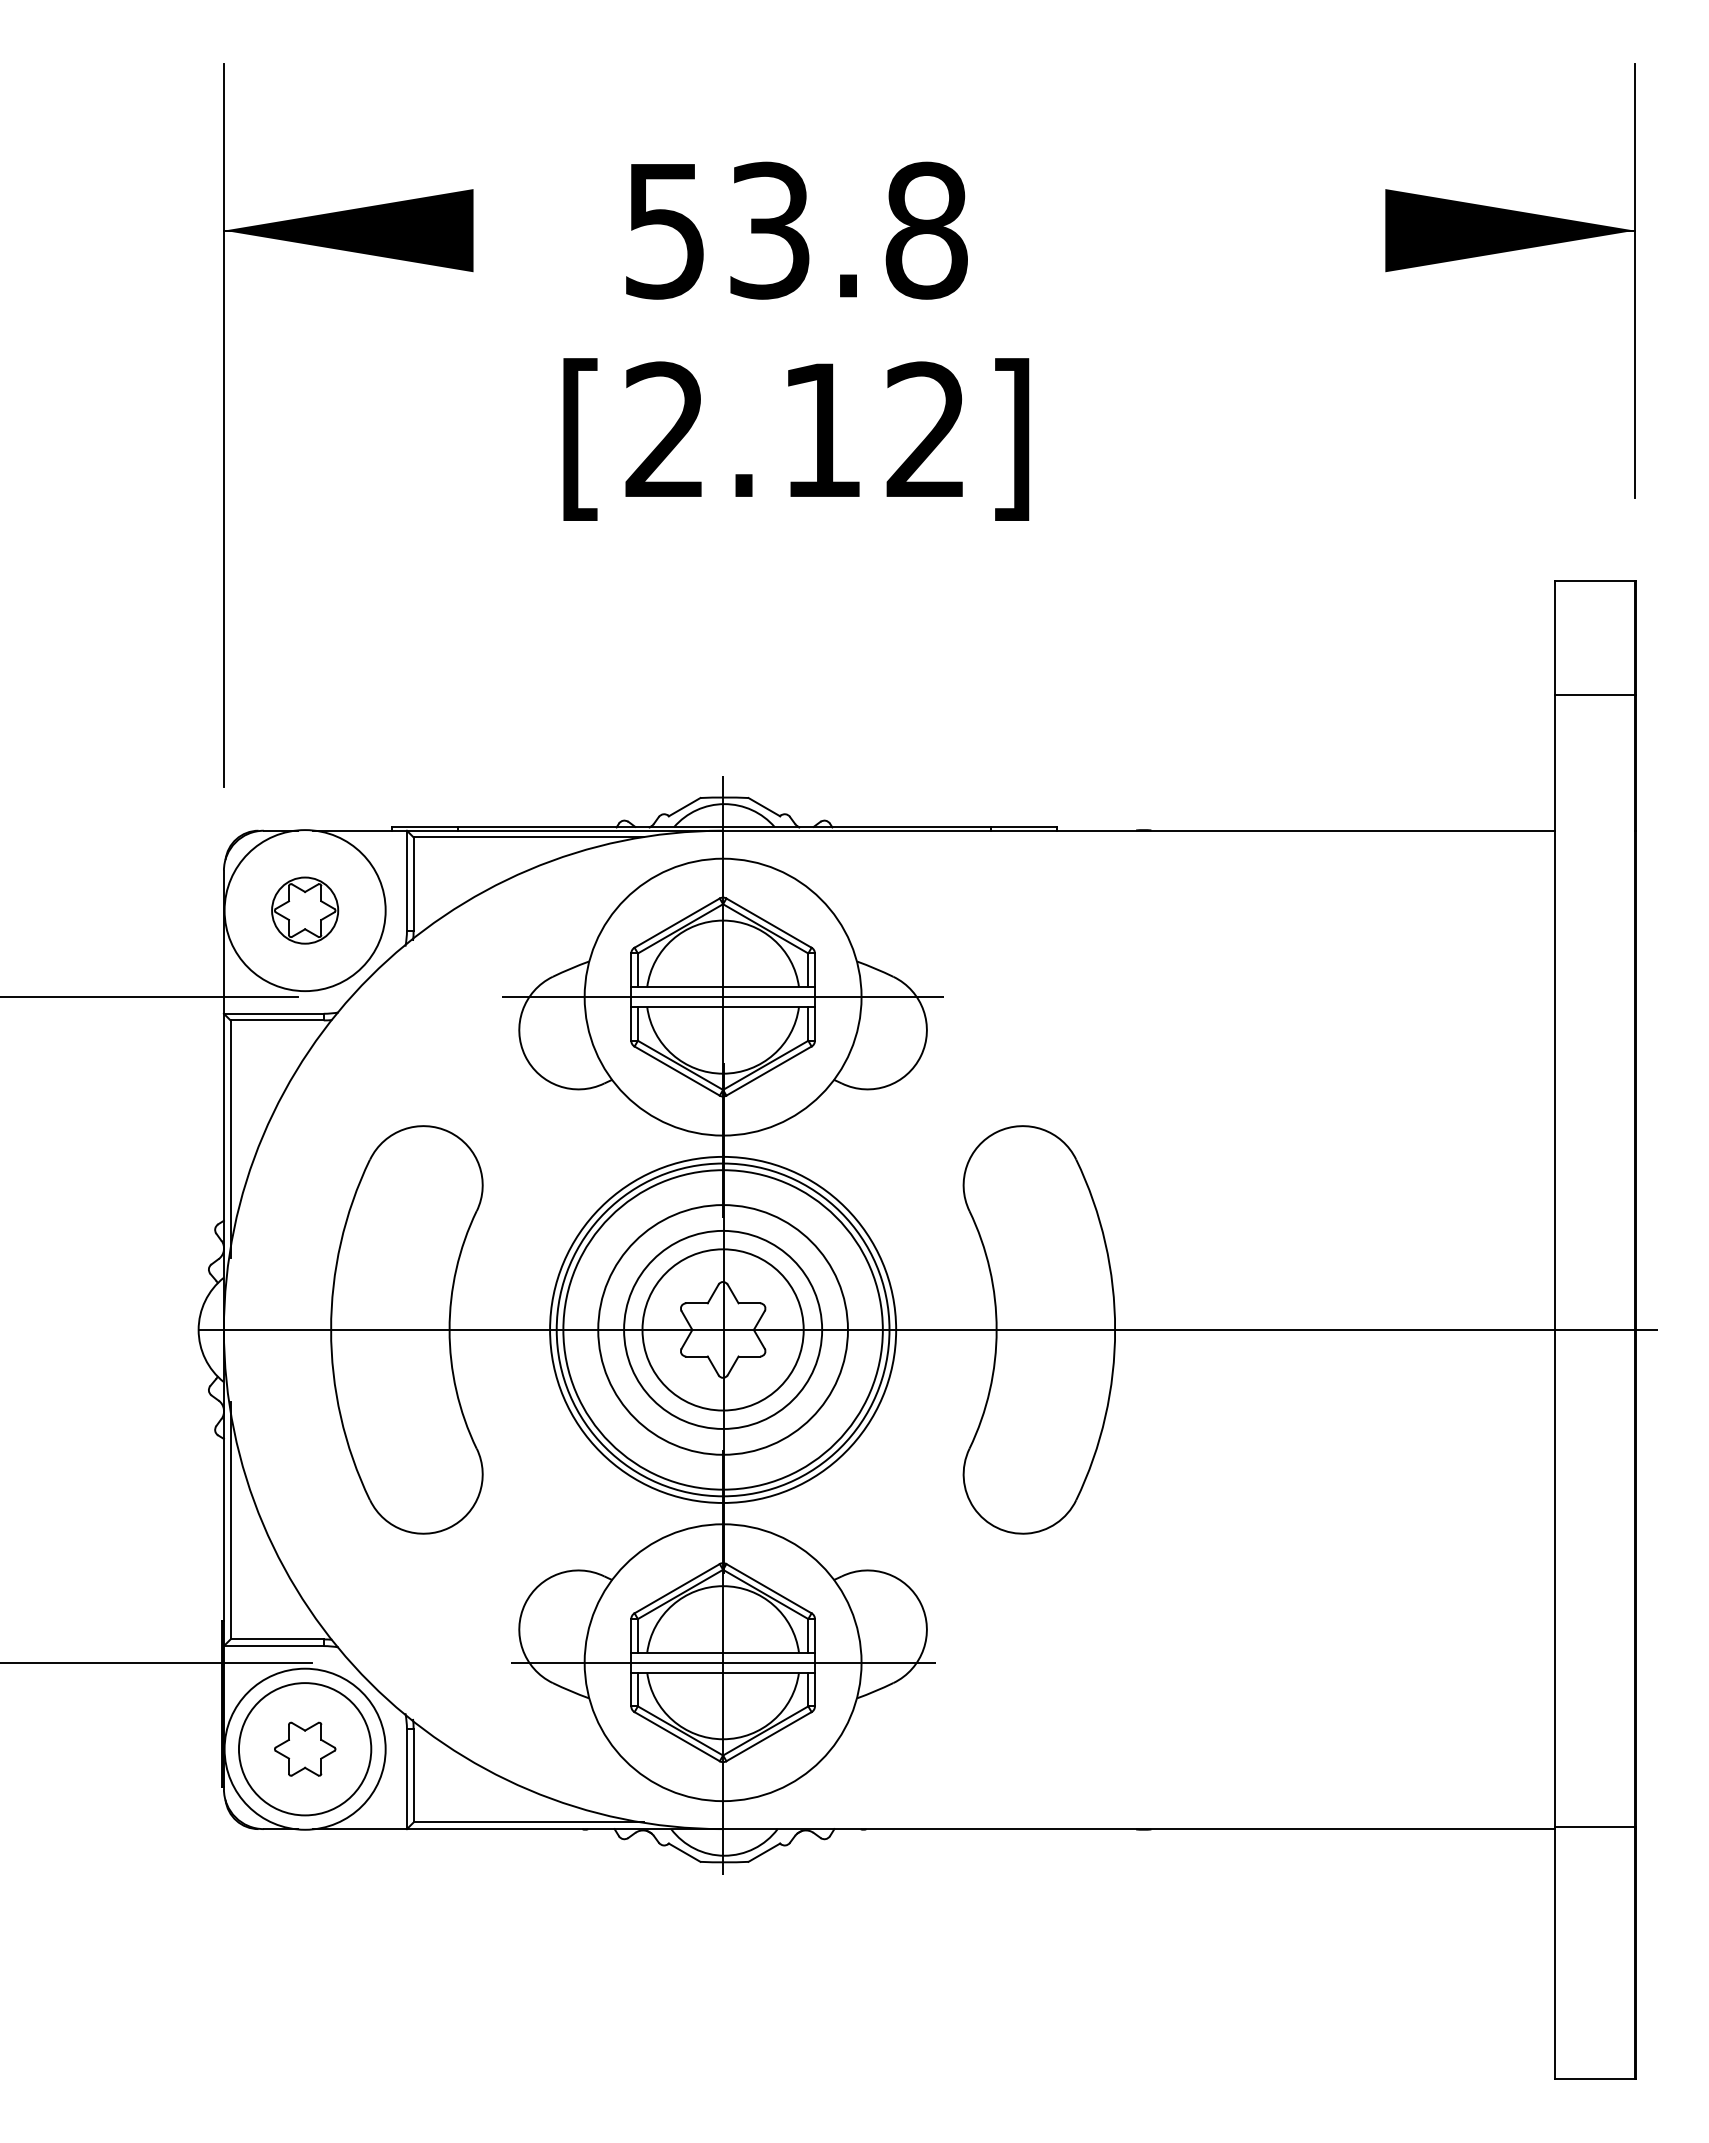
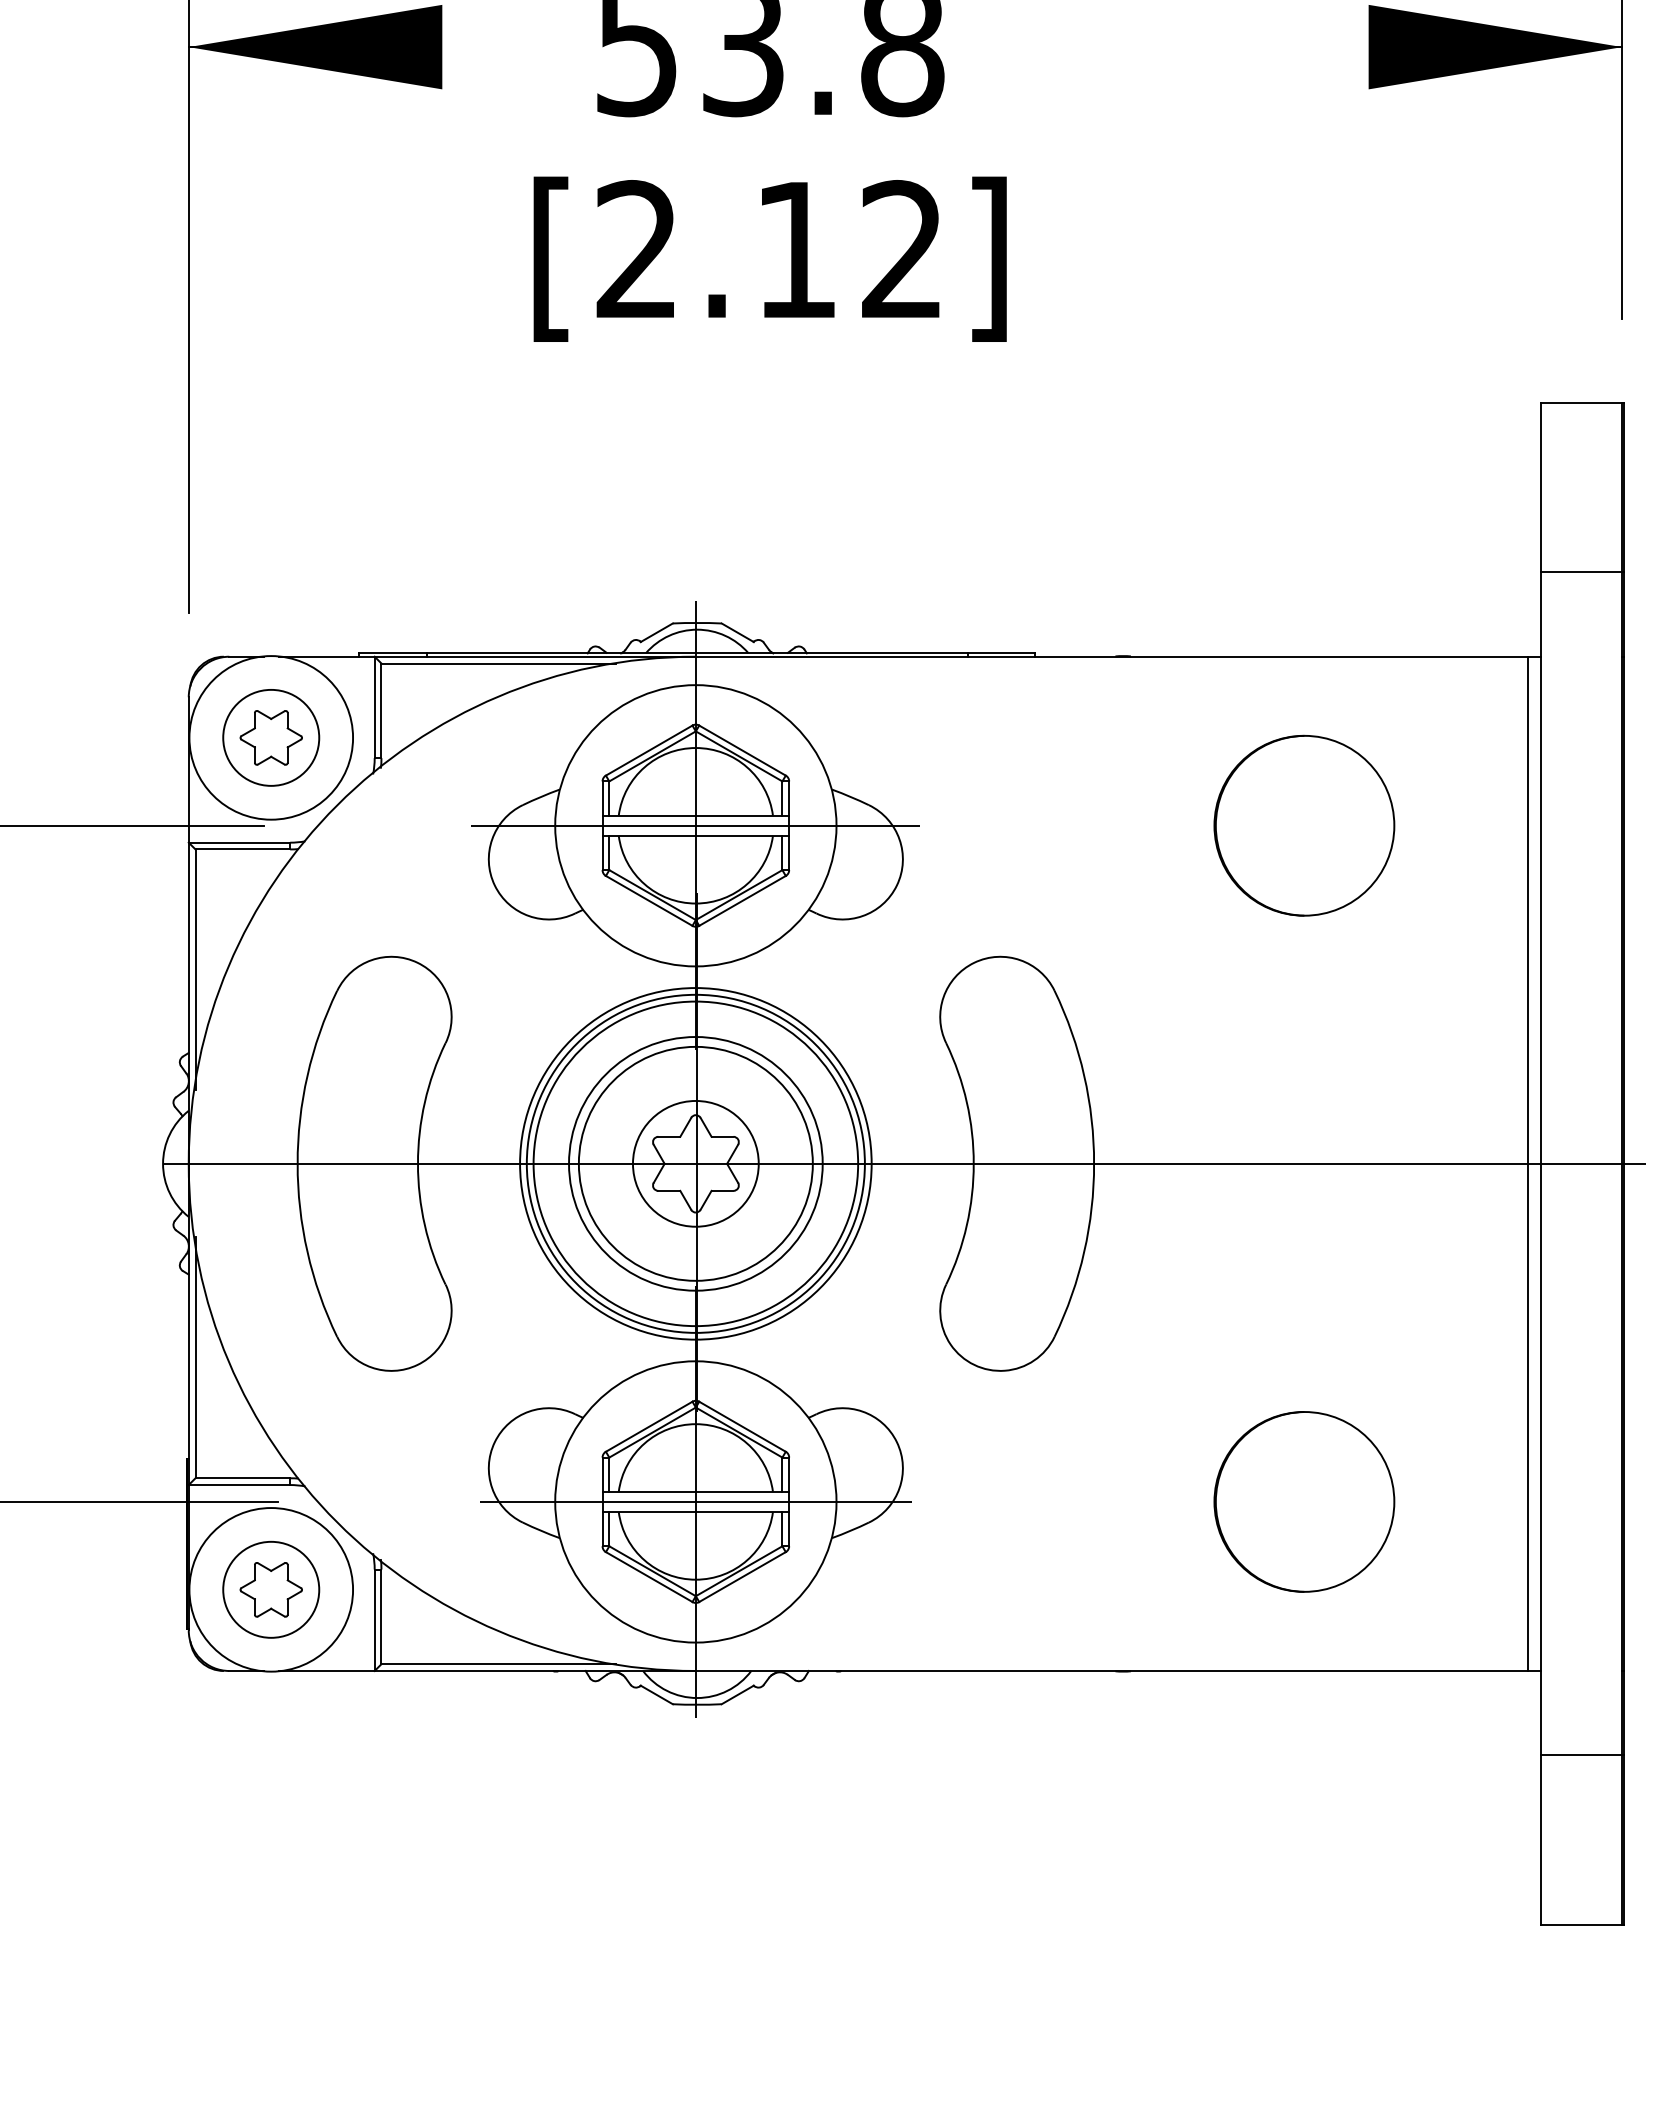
line: (1595, 694) -> (1582, 572), moved
circle: (304, 910) -> (270, 737), size x1.43
circle: (1321, 996) -> (1303, 825), added
circle: (722, 1329) -> (695, 1163), size x1.43
circle: (723, 1329) -> (696, 1163), size x0.62
line: (1541, 1329) -> (1527, 1163), added
circle: (1321, 1662) -> (1303, 1501), added
circle: (304, 1748) -> (270, 1589), size x0.71
line: (1595, 1827) -> (1582, 1755), moved

